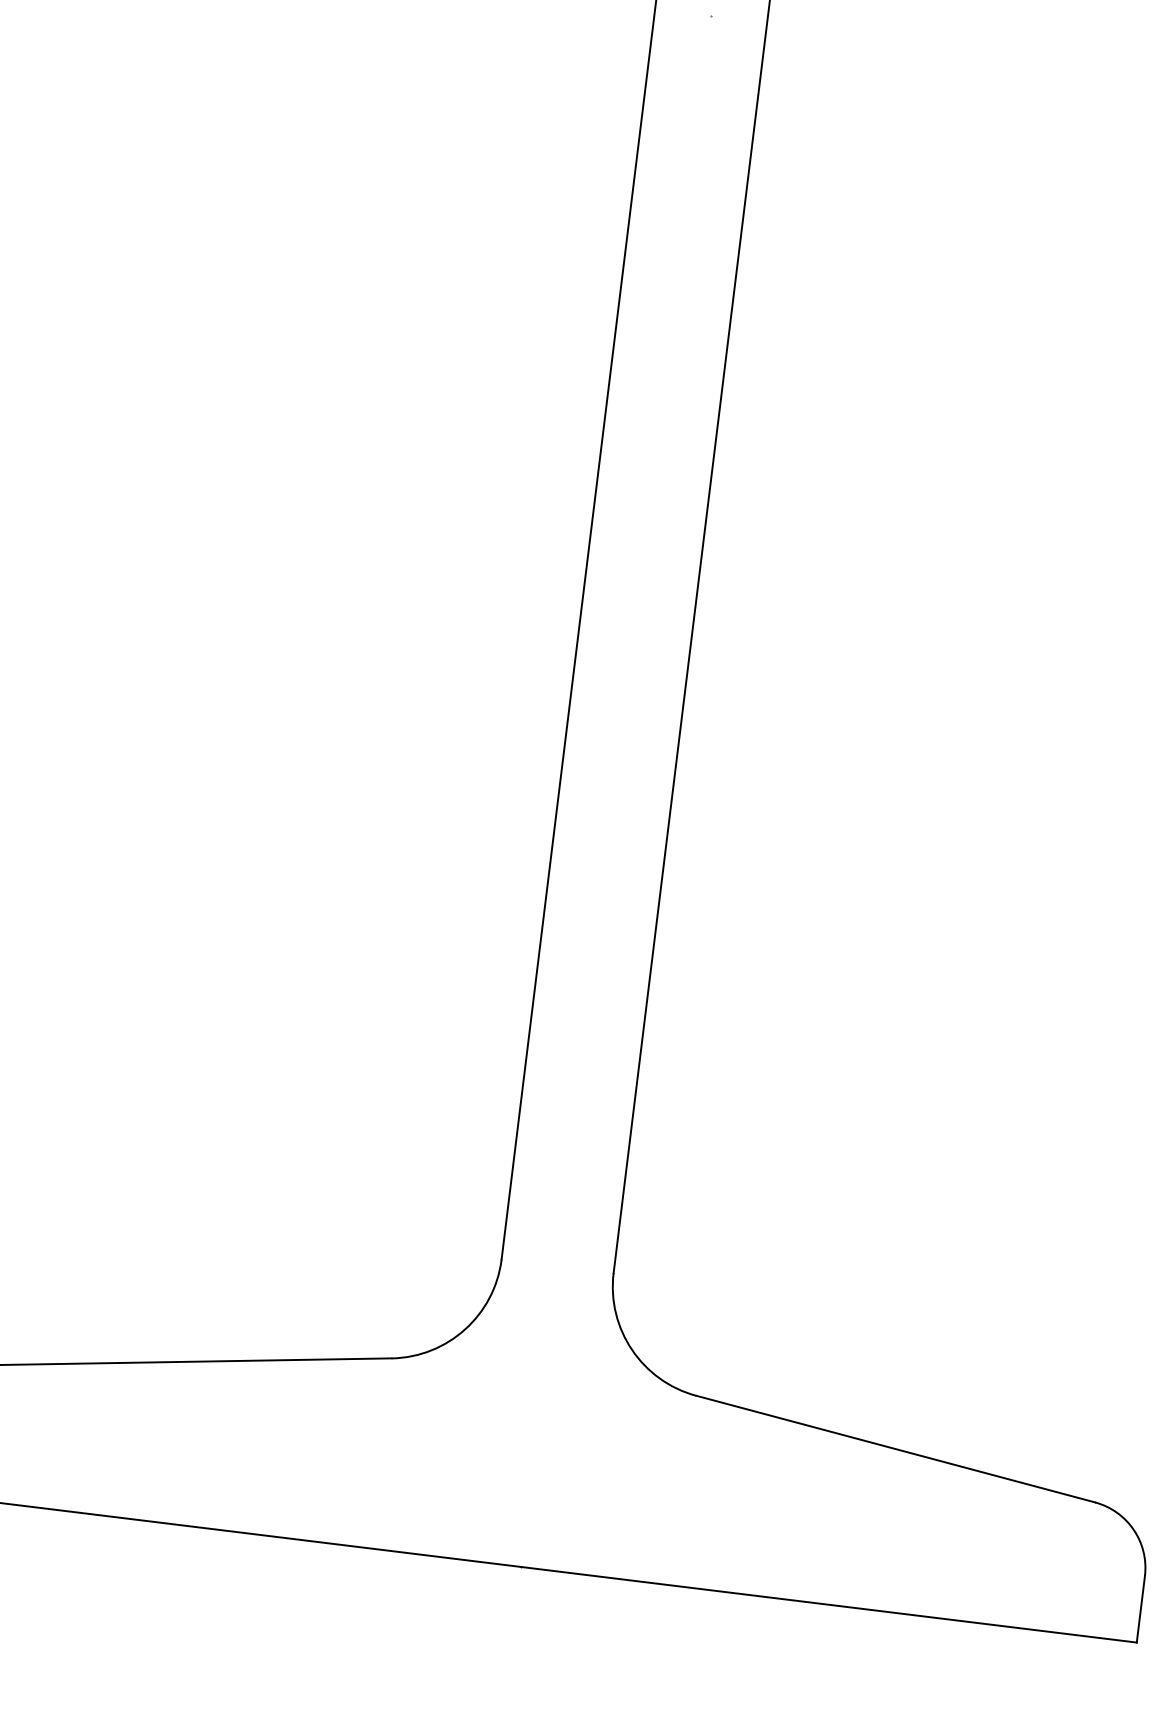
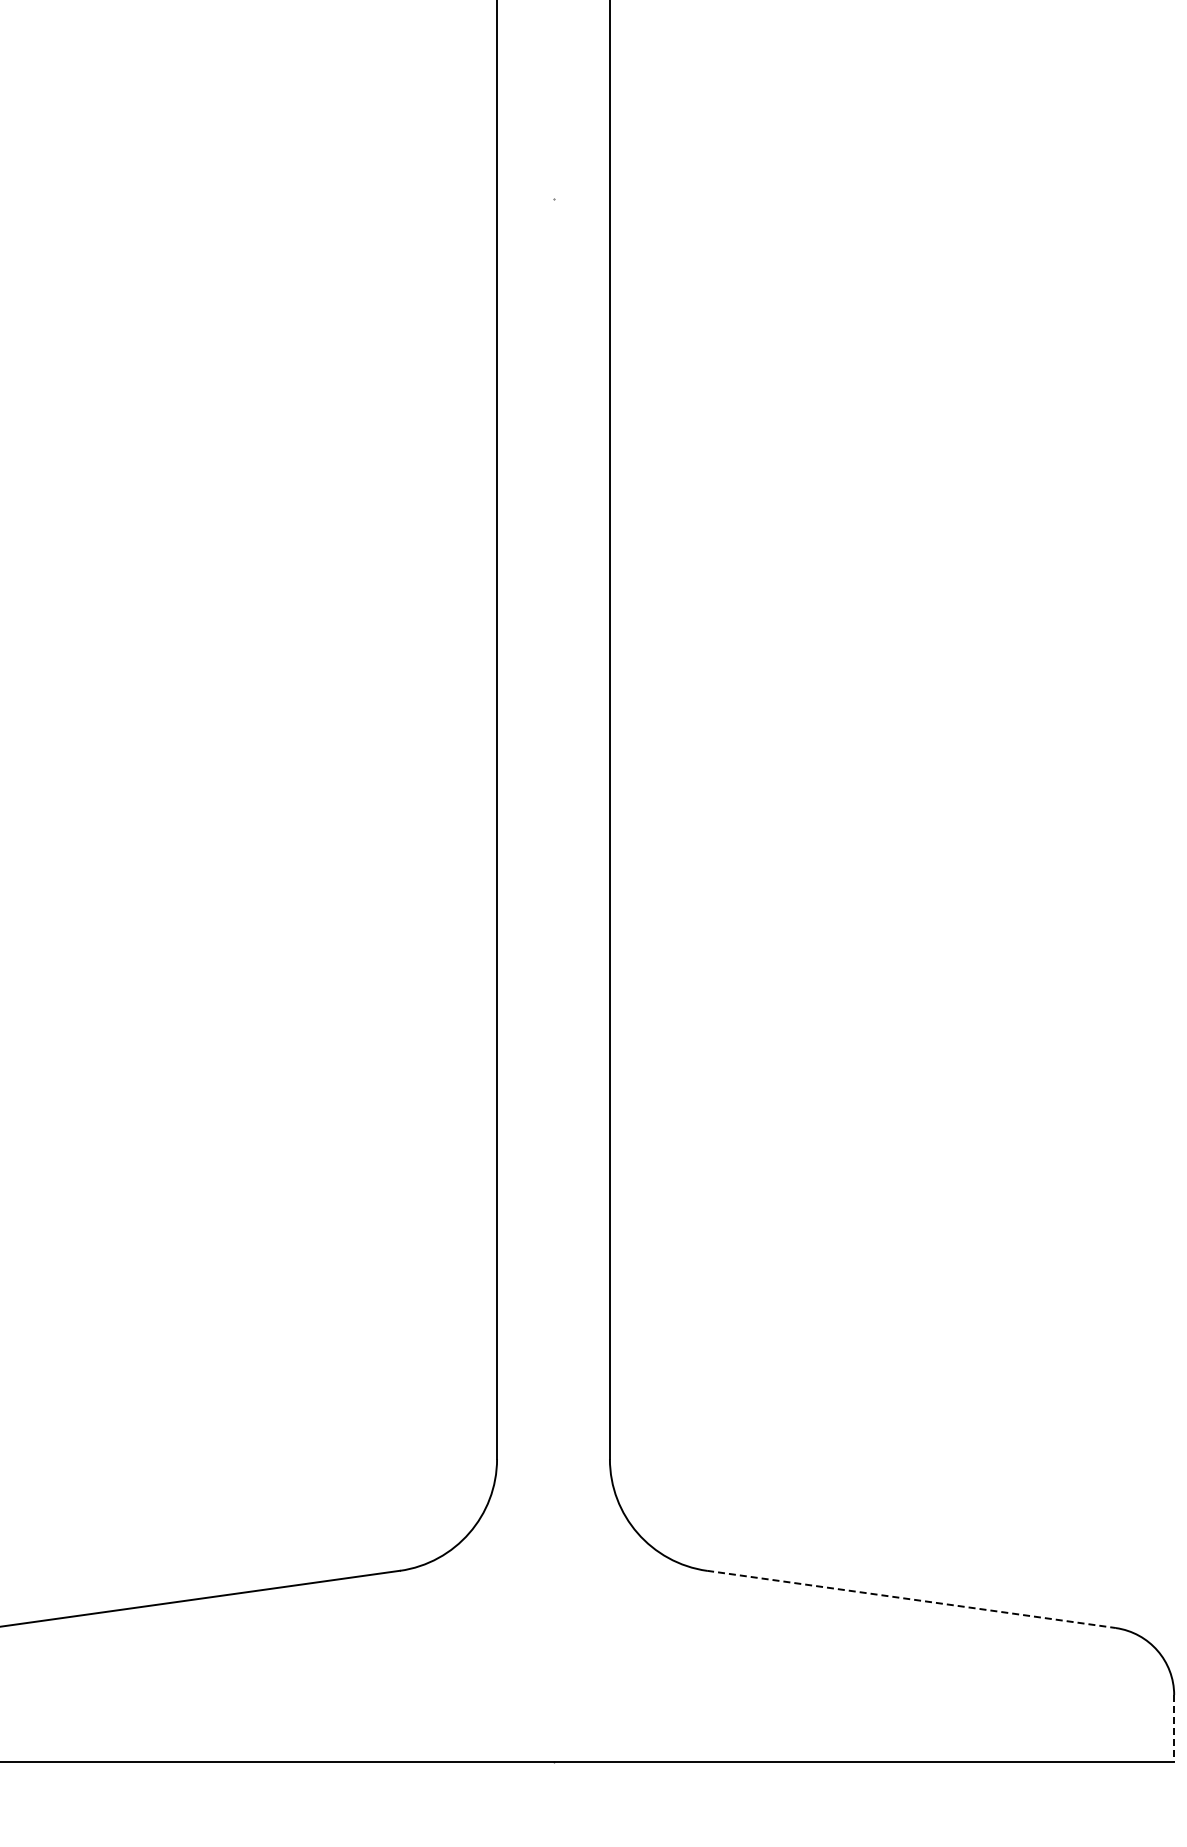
line: (895, 1449) -> (911, 1599), solid -> dashed
line: (1141, 1610) -> (1174, 1729), solid -> dashed

